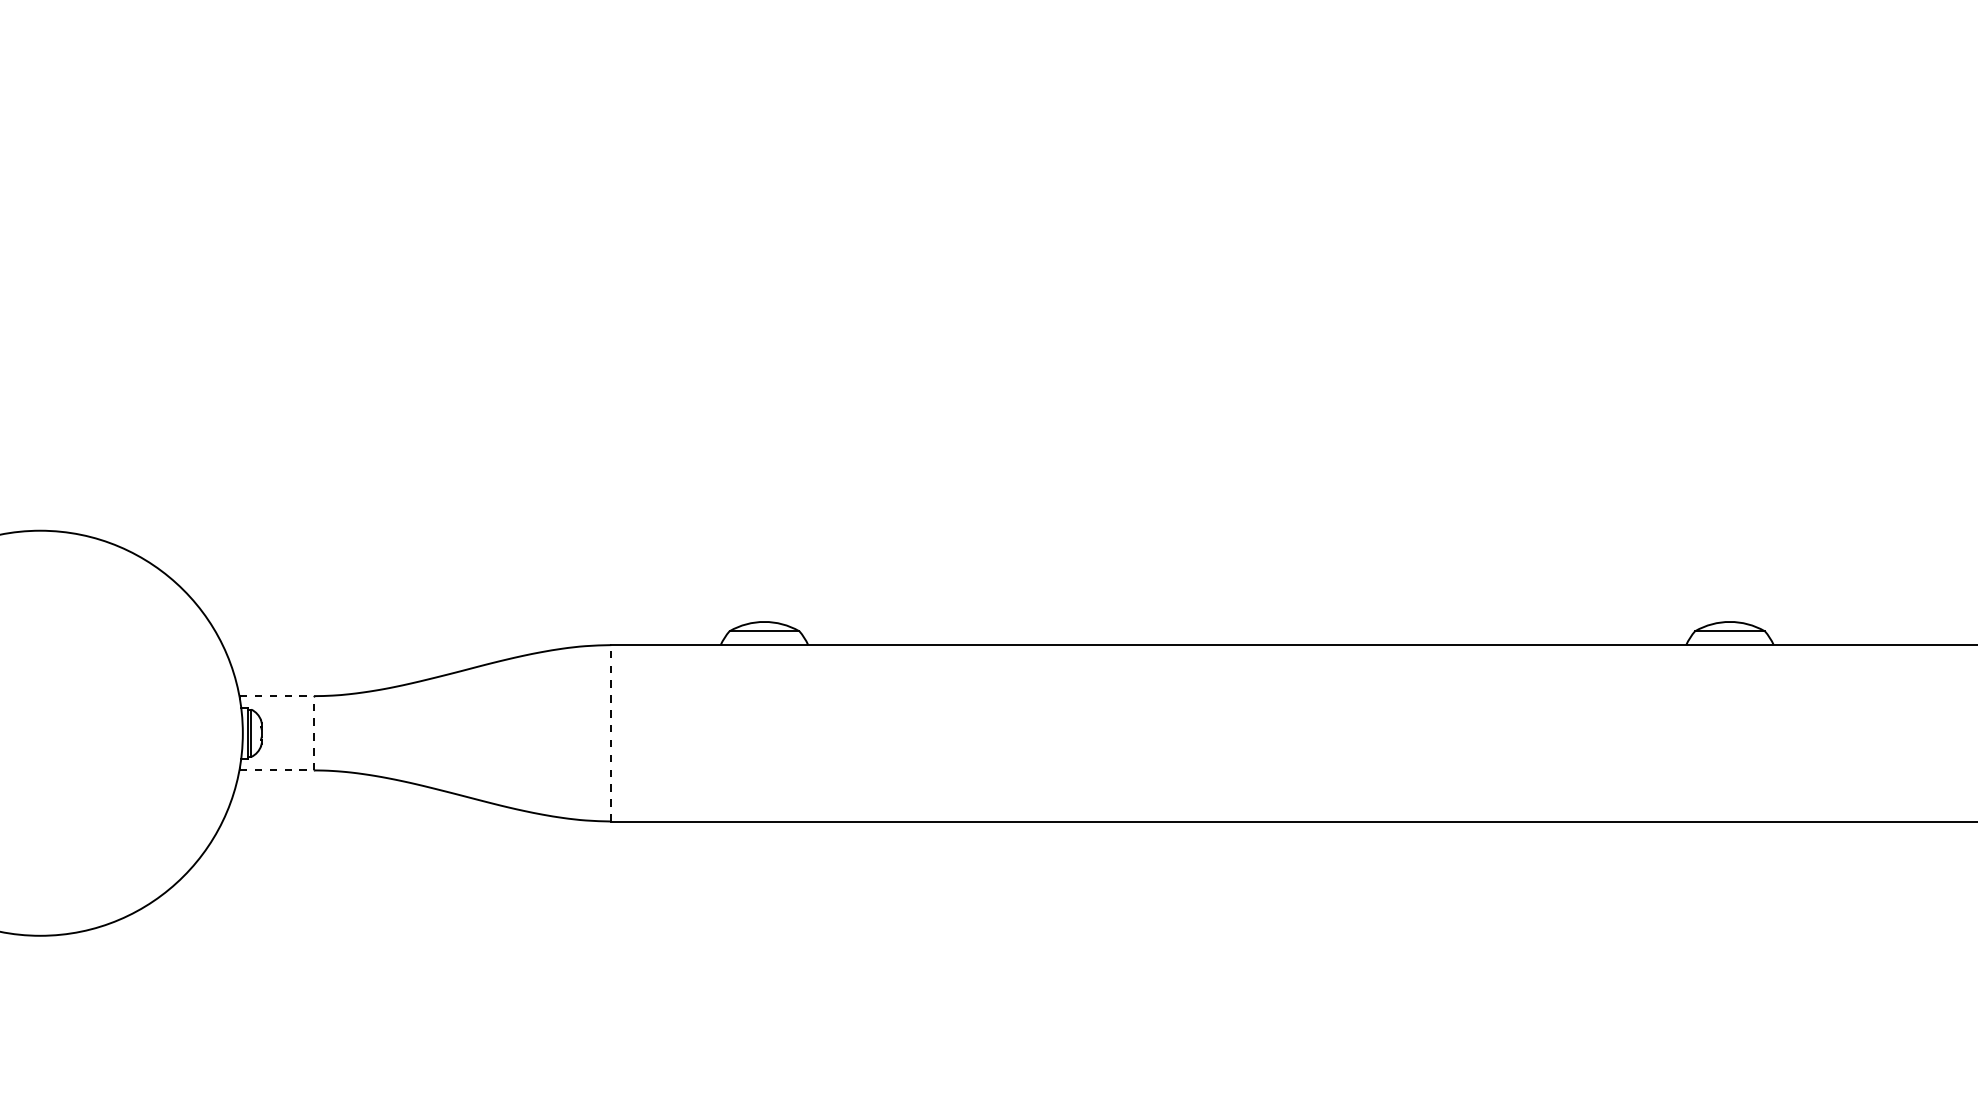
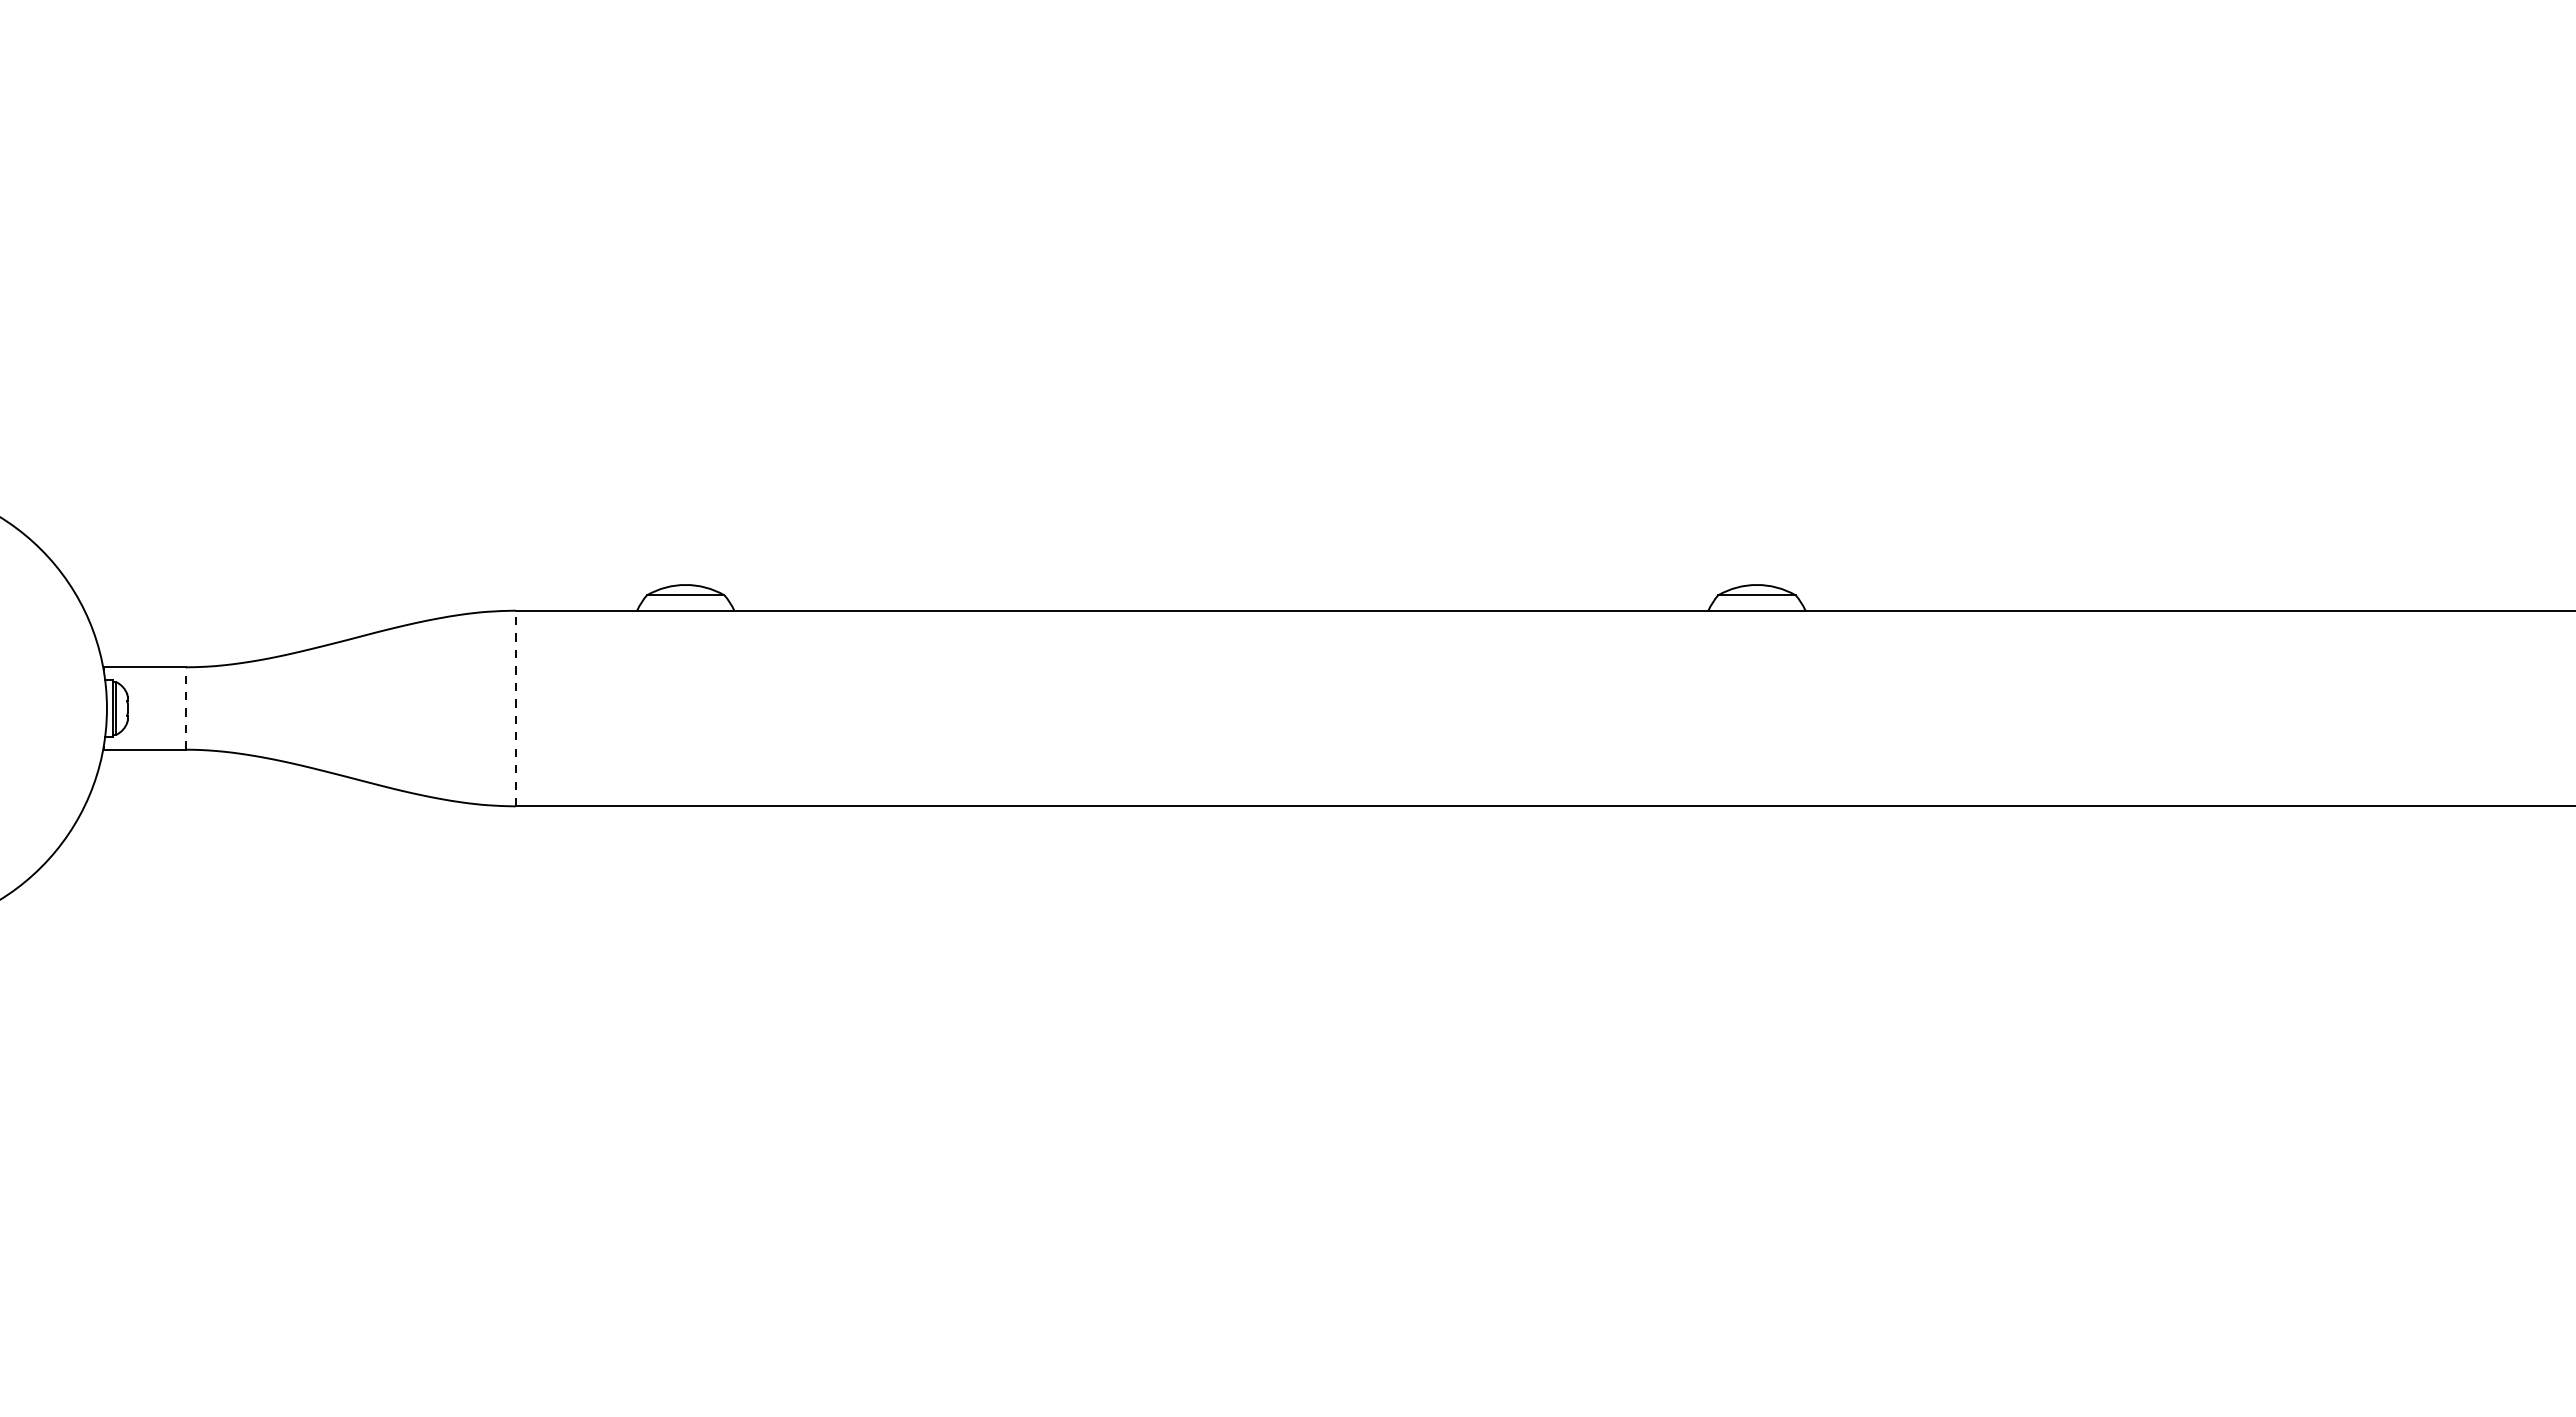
line: (277, 696) -> (145, 667), dashed -> solid
line: (277, 770) -> (145, 749), dashed -> solid

